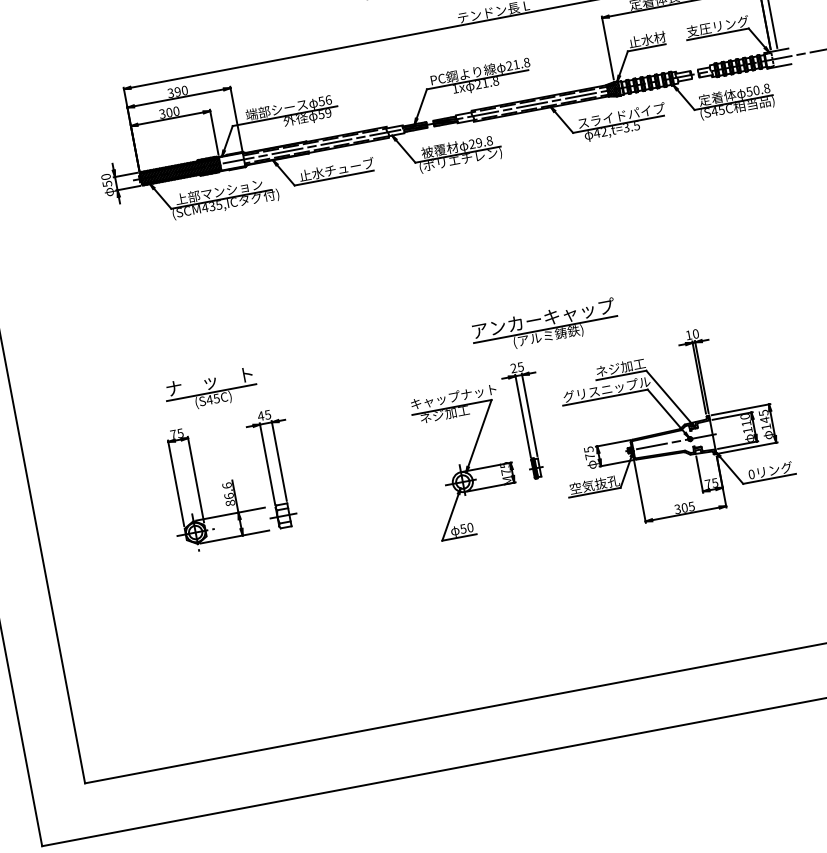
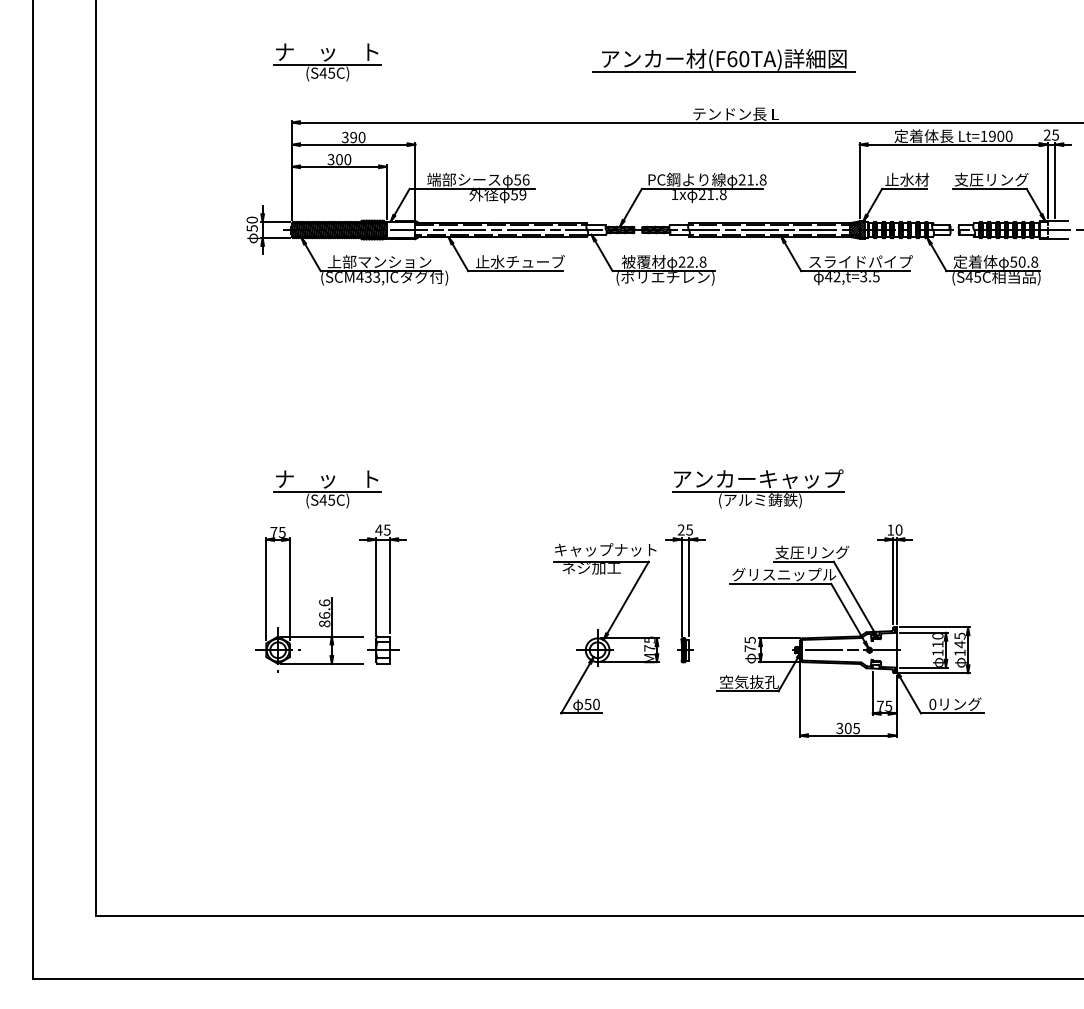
part: (144, 33) -> (327, 62), added
text: (479, 143) -> (690, 262), 29.8 -> 22.8
text: (219, 205) -> (376, 277), (SCM435,IC -> (SCM433,IC
part: (545, 326) -> (758, 488), moved
text: (627, 366) -> (812, 552), ネジ加工 -> 支圧リング

